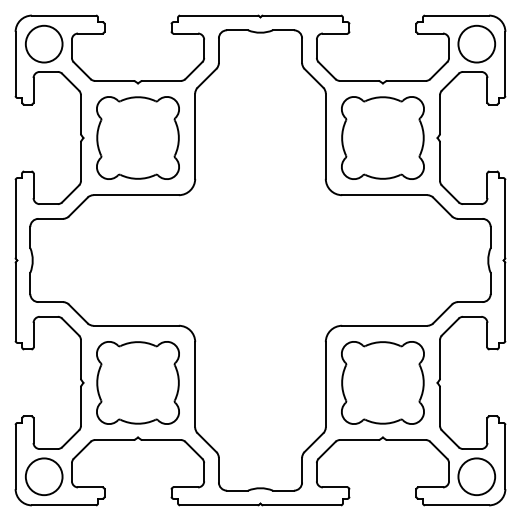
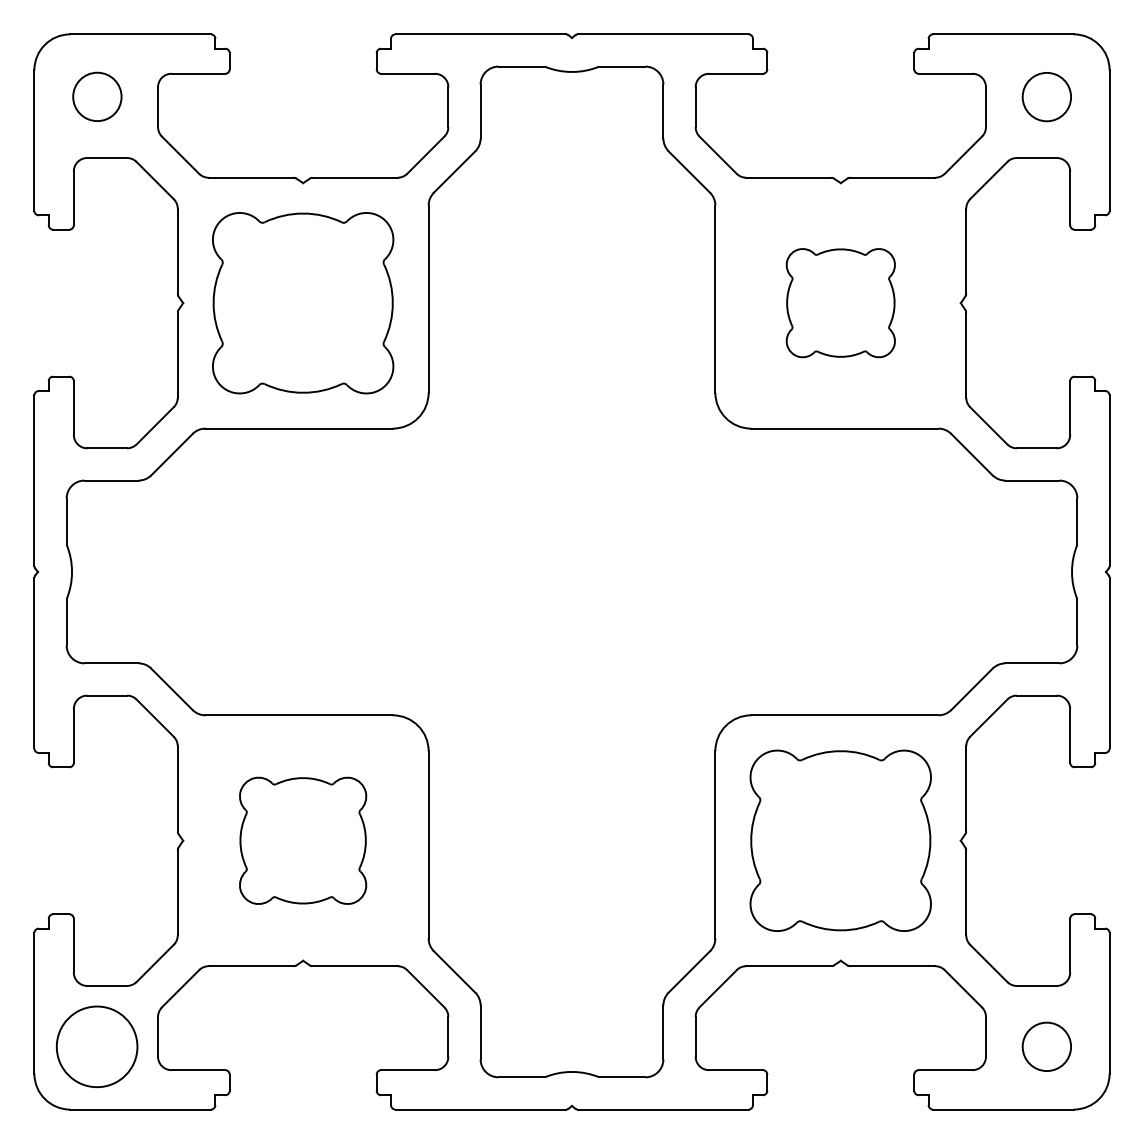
circle: (44, 43) -> (97, 95), size x0.6
circle: (476, 43) -> (1046, 95), size x0.6
part: (382, 137) -> (839, 301), size x0.6
part: (137, 382) -> (301, 839), size x0.7
circle: (476, 476) -> (1046, 1046), size x0.6

